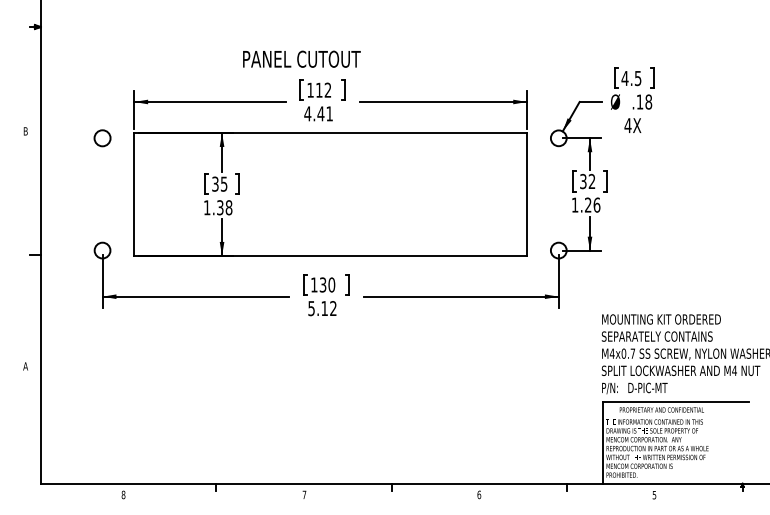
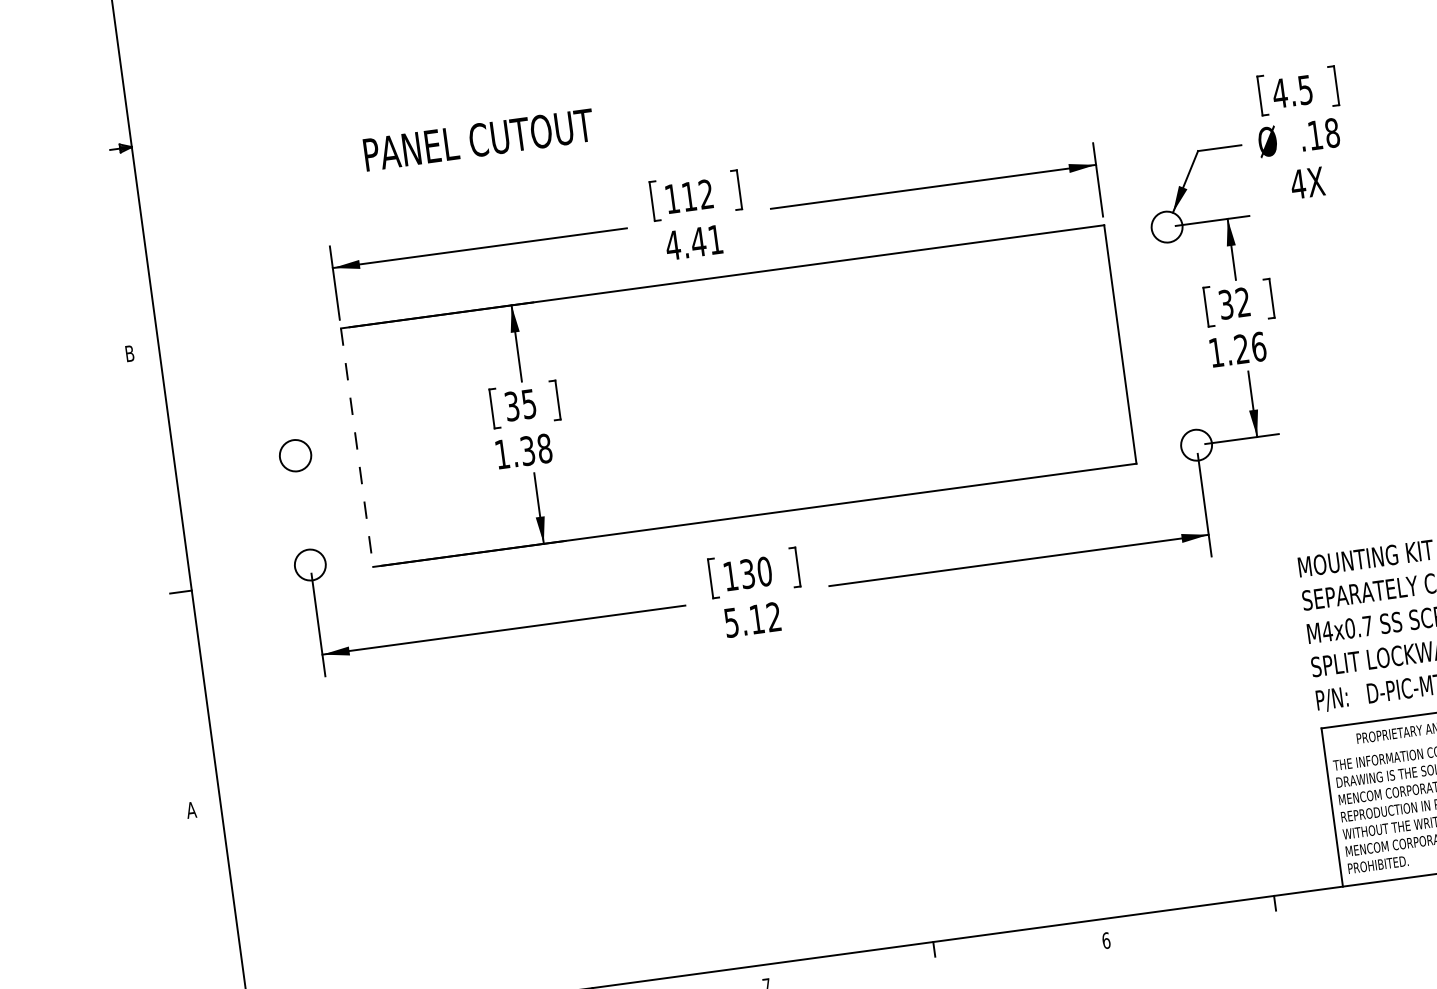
text: (301, 58) -> (478, 138), moved
circle: (102, 138) -> (295, 456), moved
line: (134, 194) -> (357, 447), solid -> dashed

